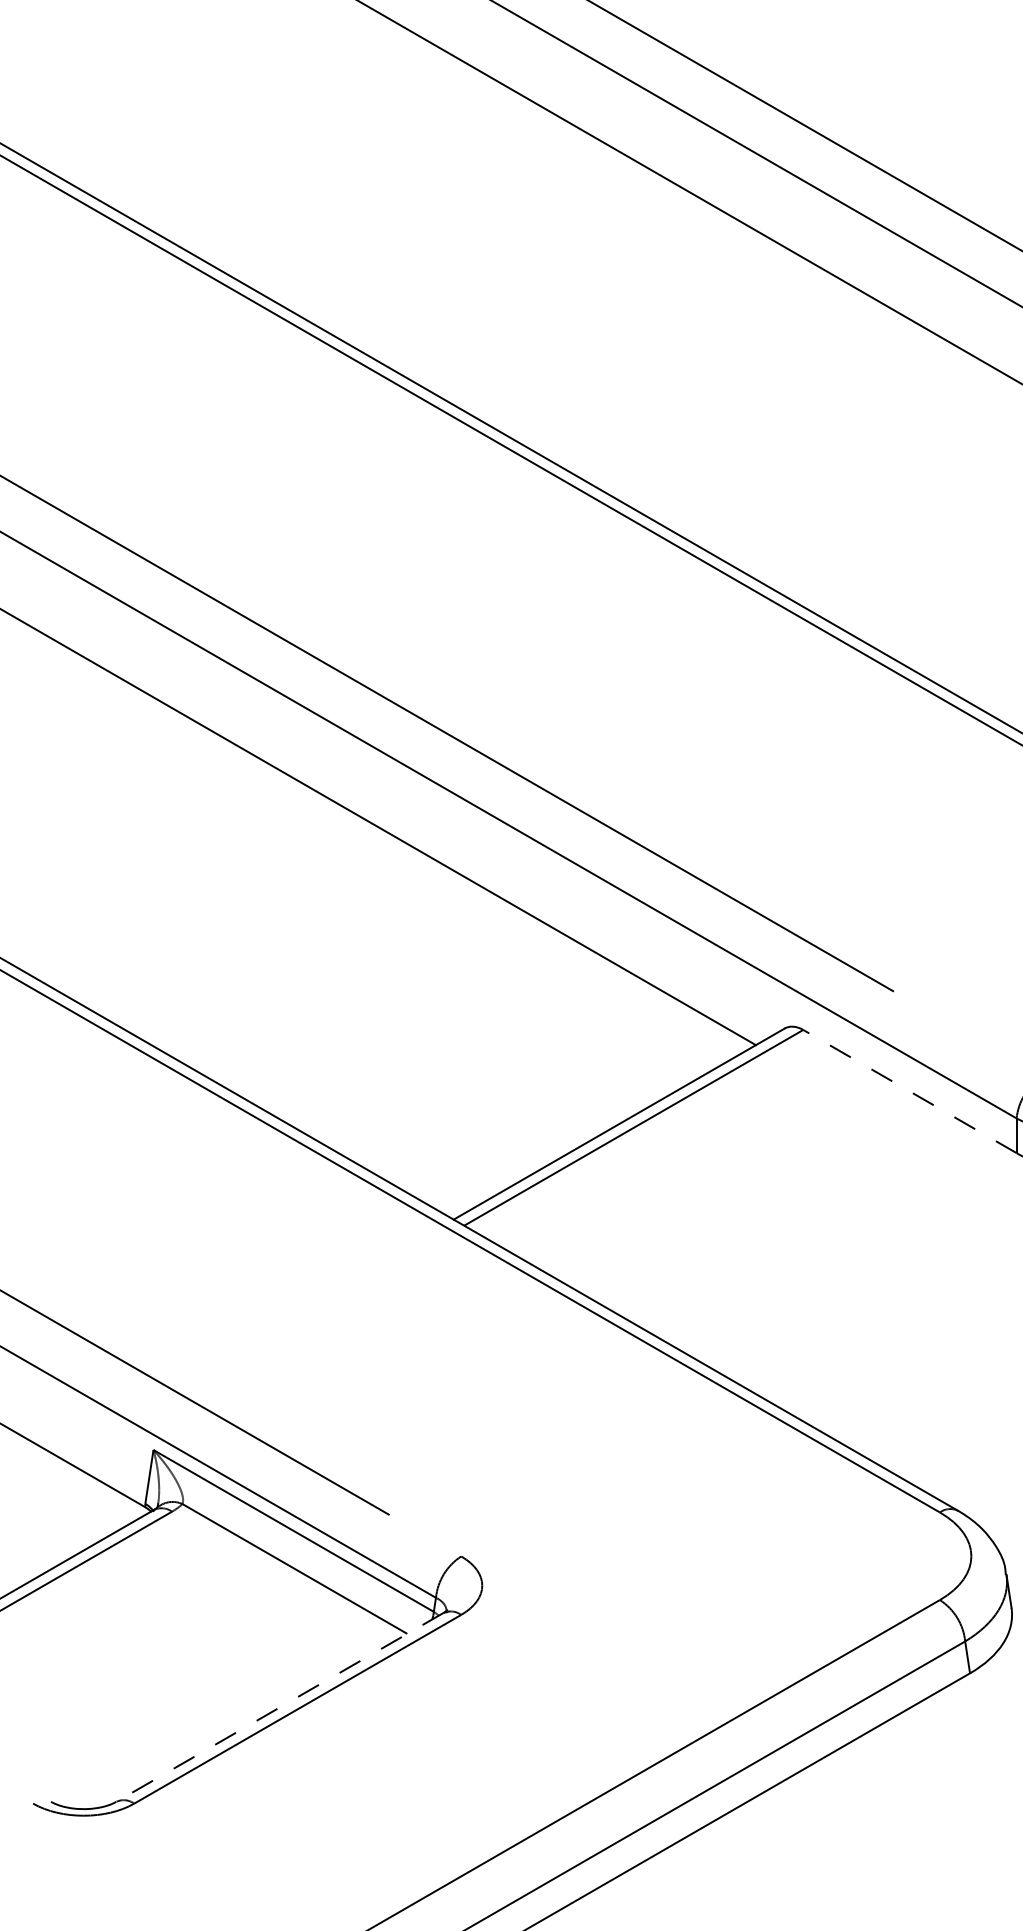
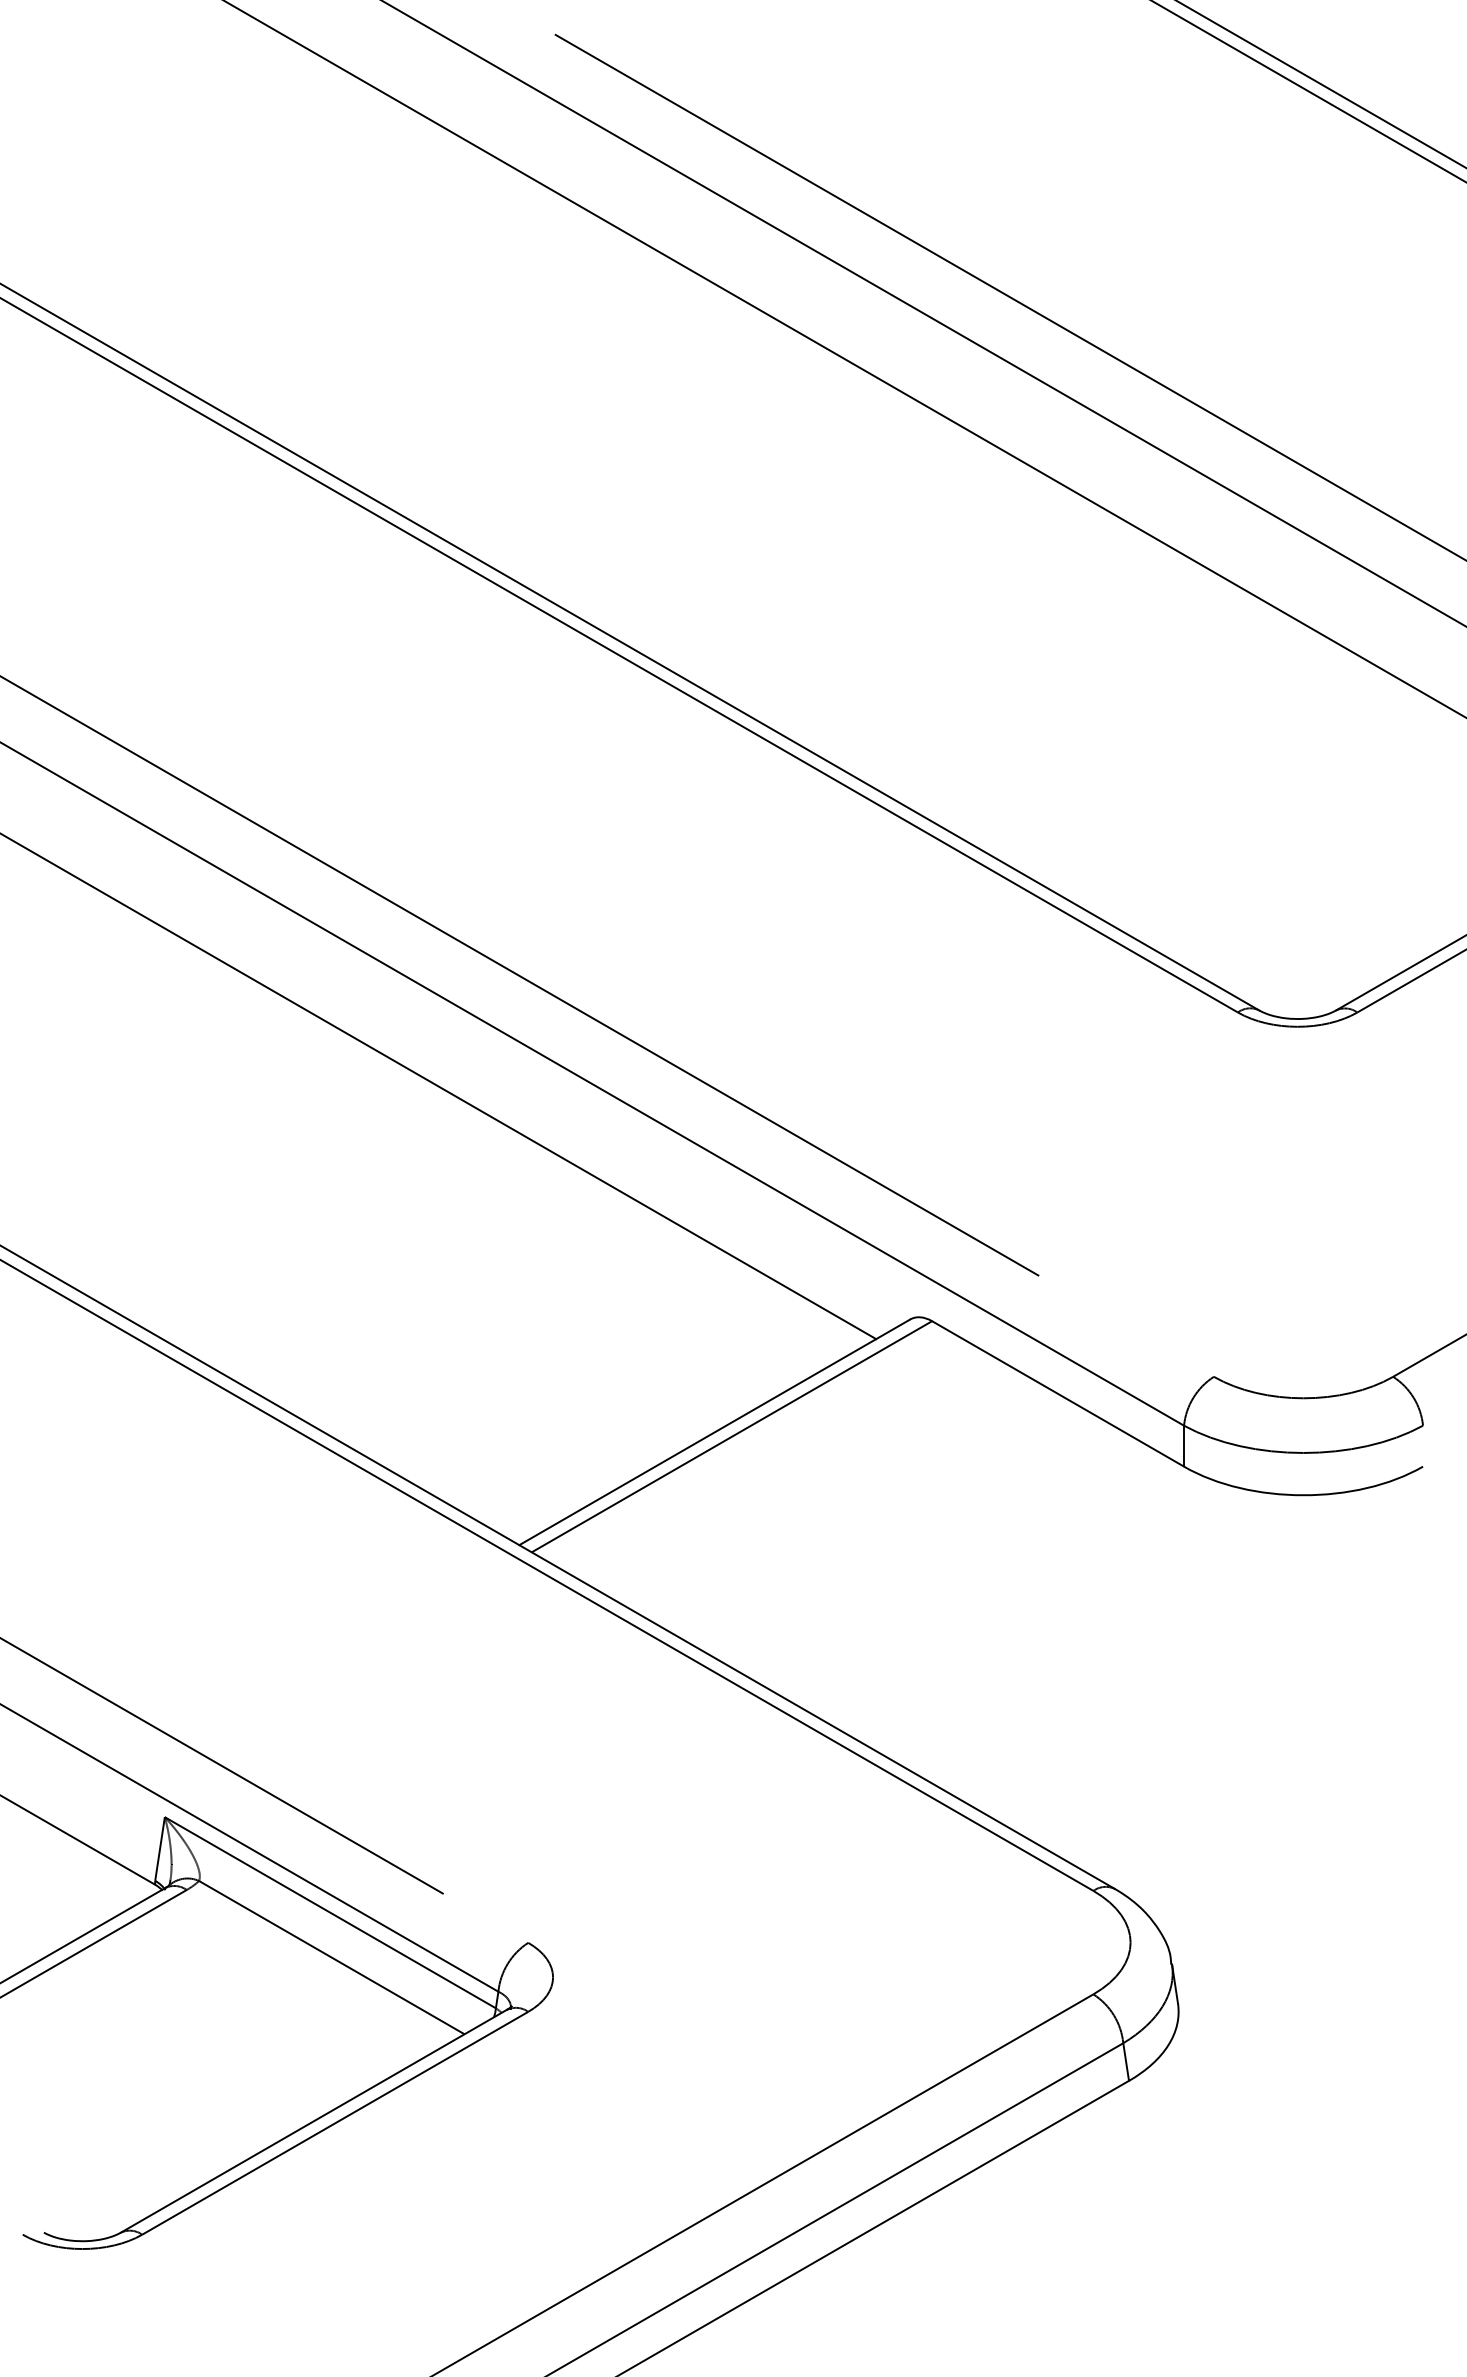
line: (909, 1091) -> (1057, 1393), dashed -> solid
line: (280, 1707) -> (314, 2121), dashed -> solid

